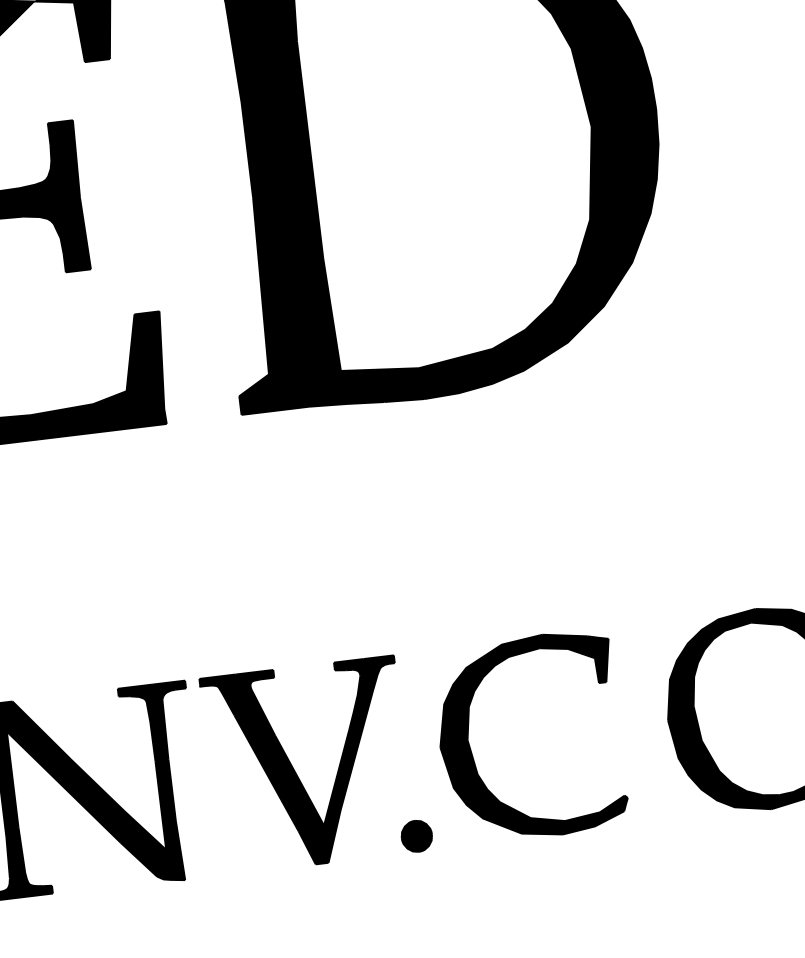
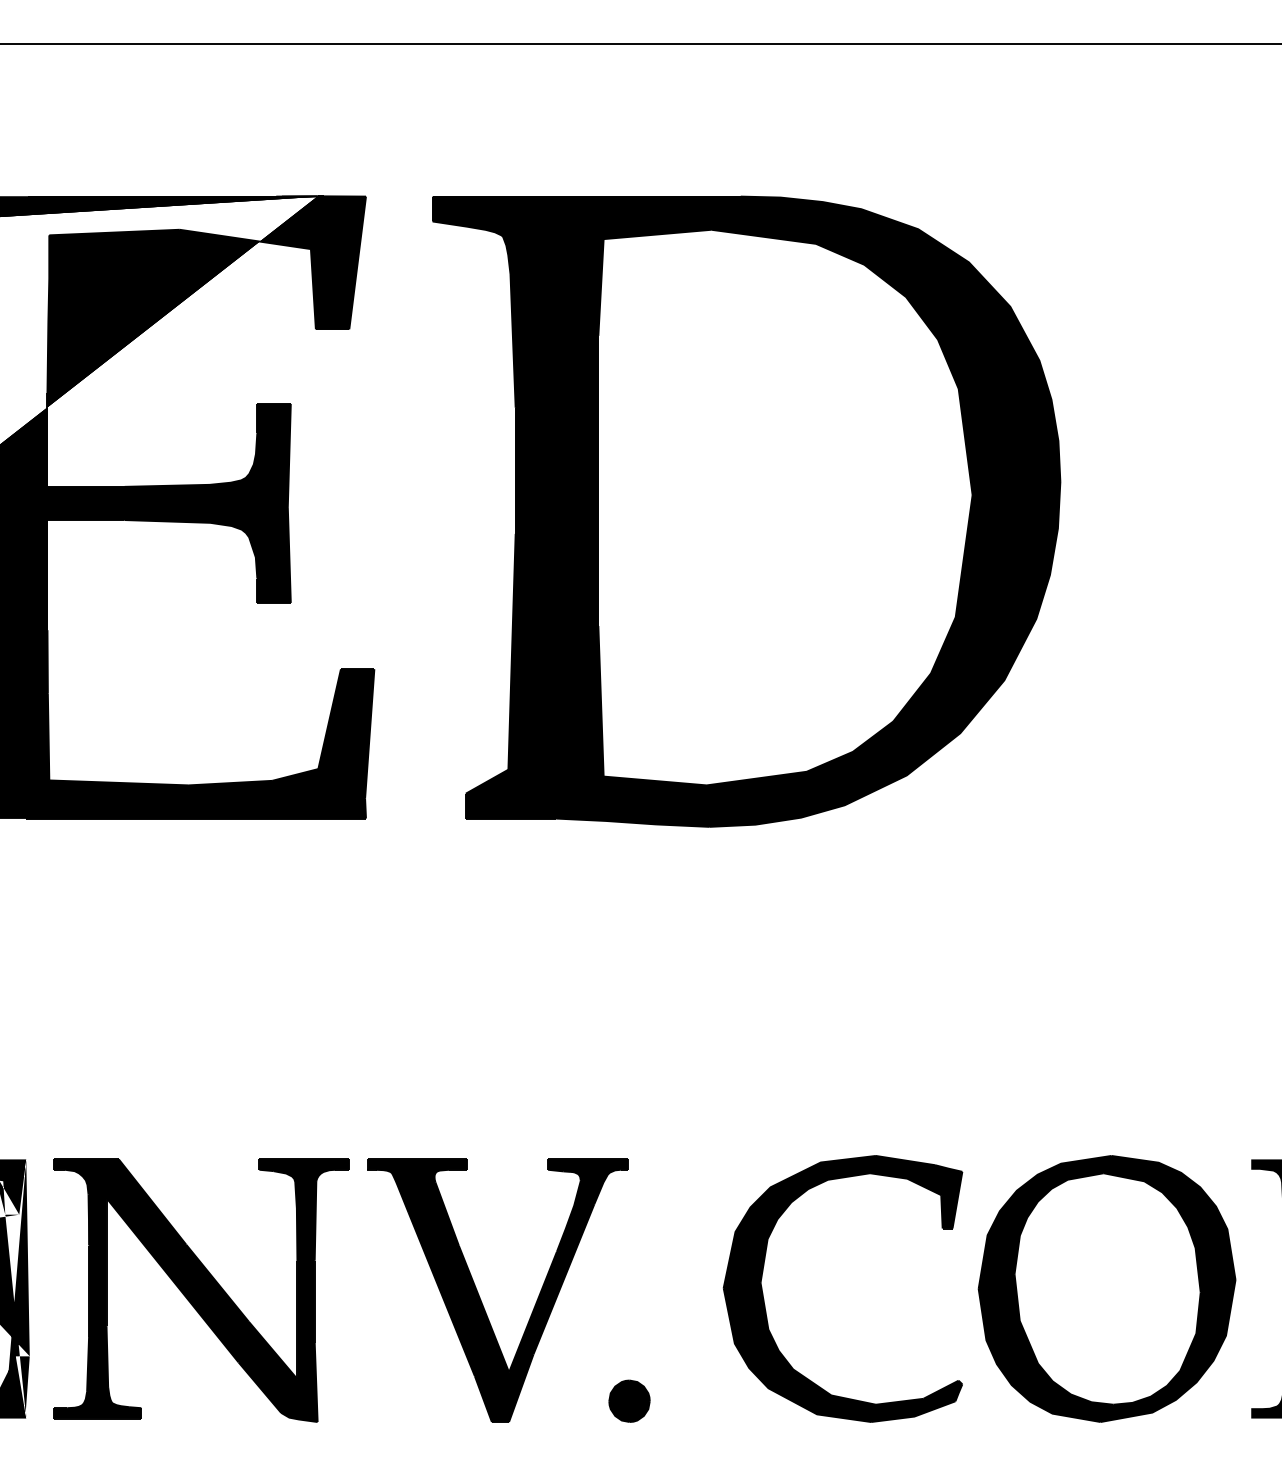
part: (471, 751) -> (764, 1298), moved

